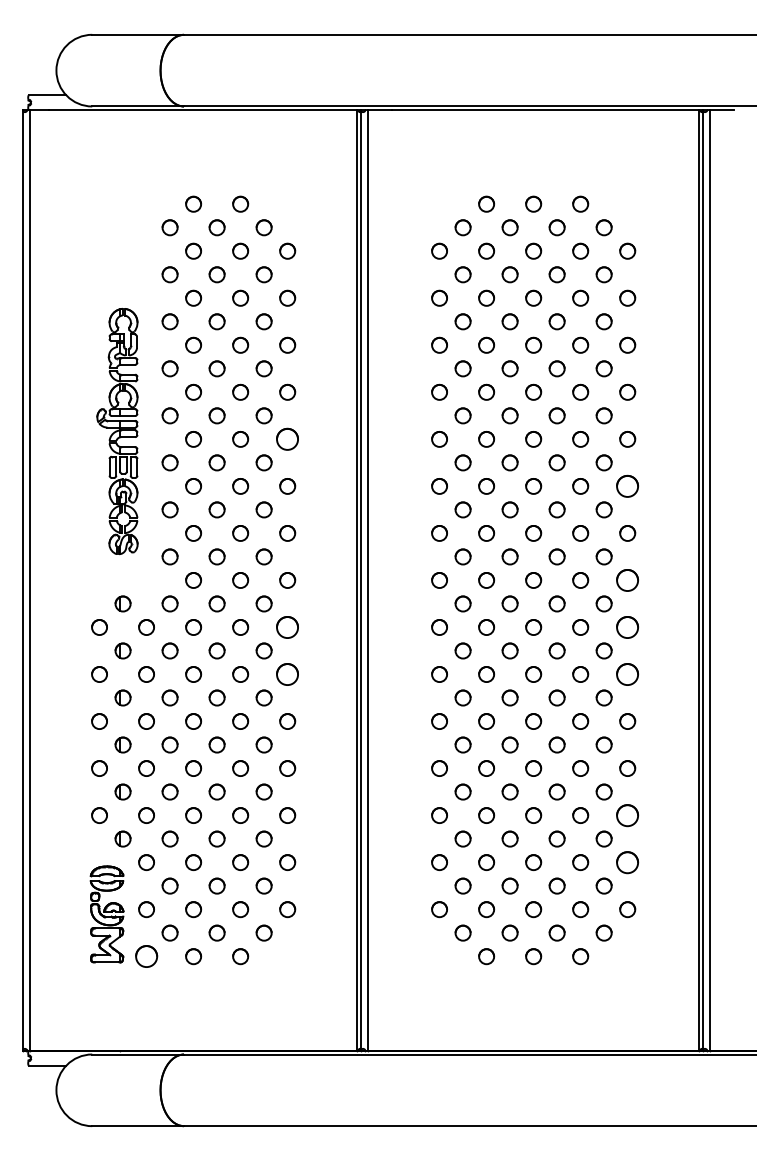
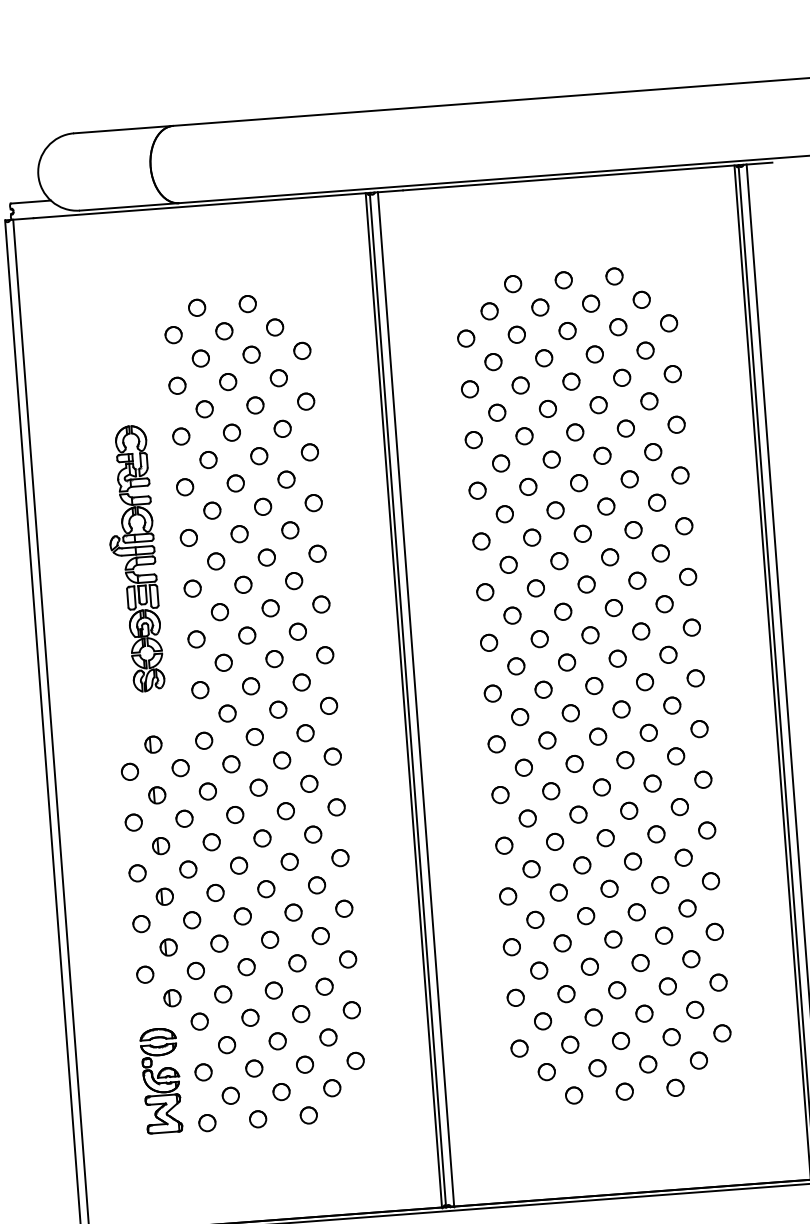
circle: (287, 439) -> (317, 553), size x0.71
circle: (627, 486) -> (687, 577), size x0.71
circle: (627, 580) -> (695, 678), size x0.71
circle: (287, 627) -> (332, 756), size x0.71
circle: (627, 627) -> (699, 729), size x0.71
circle: (287, 674) -> (336, 807), size x0.71
circle: (627, 674) -> (703, 779), size x0.71
circle: (627, 815) -> (714, 931), size x0.71
circle: (627, 862) -> (718, 982), size x0.71
circle: (146, 956) -> (207, 1122), size x0.71

